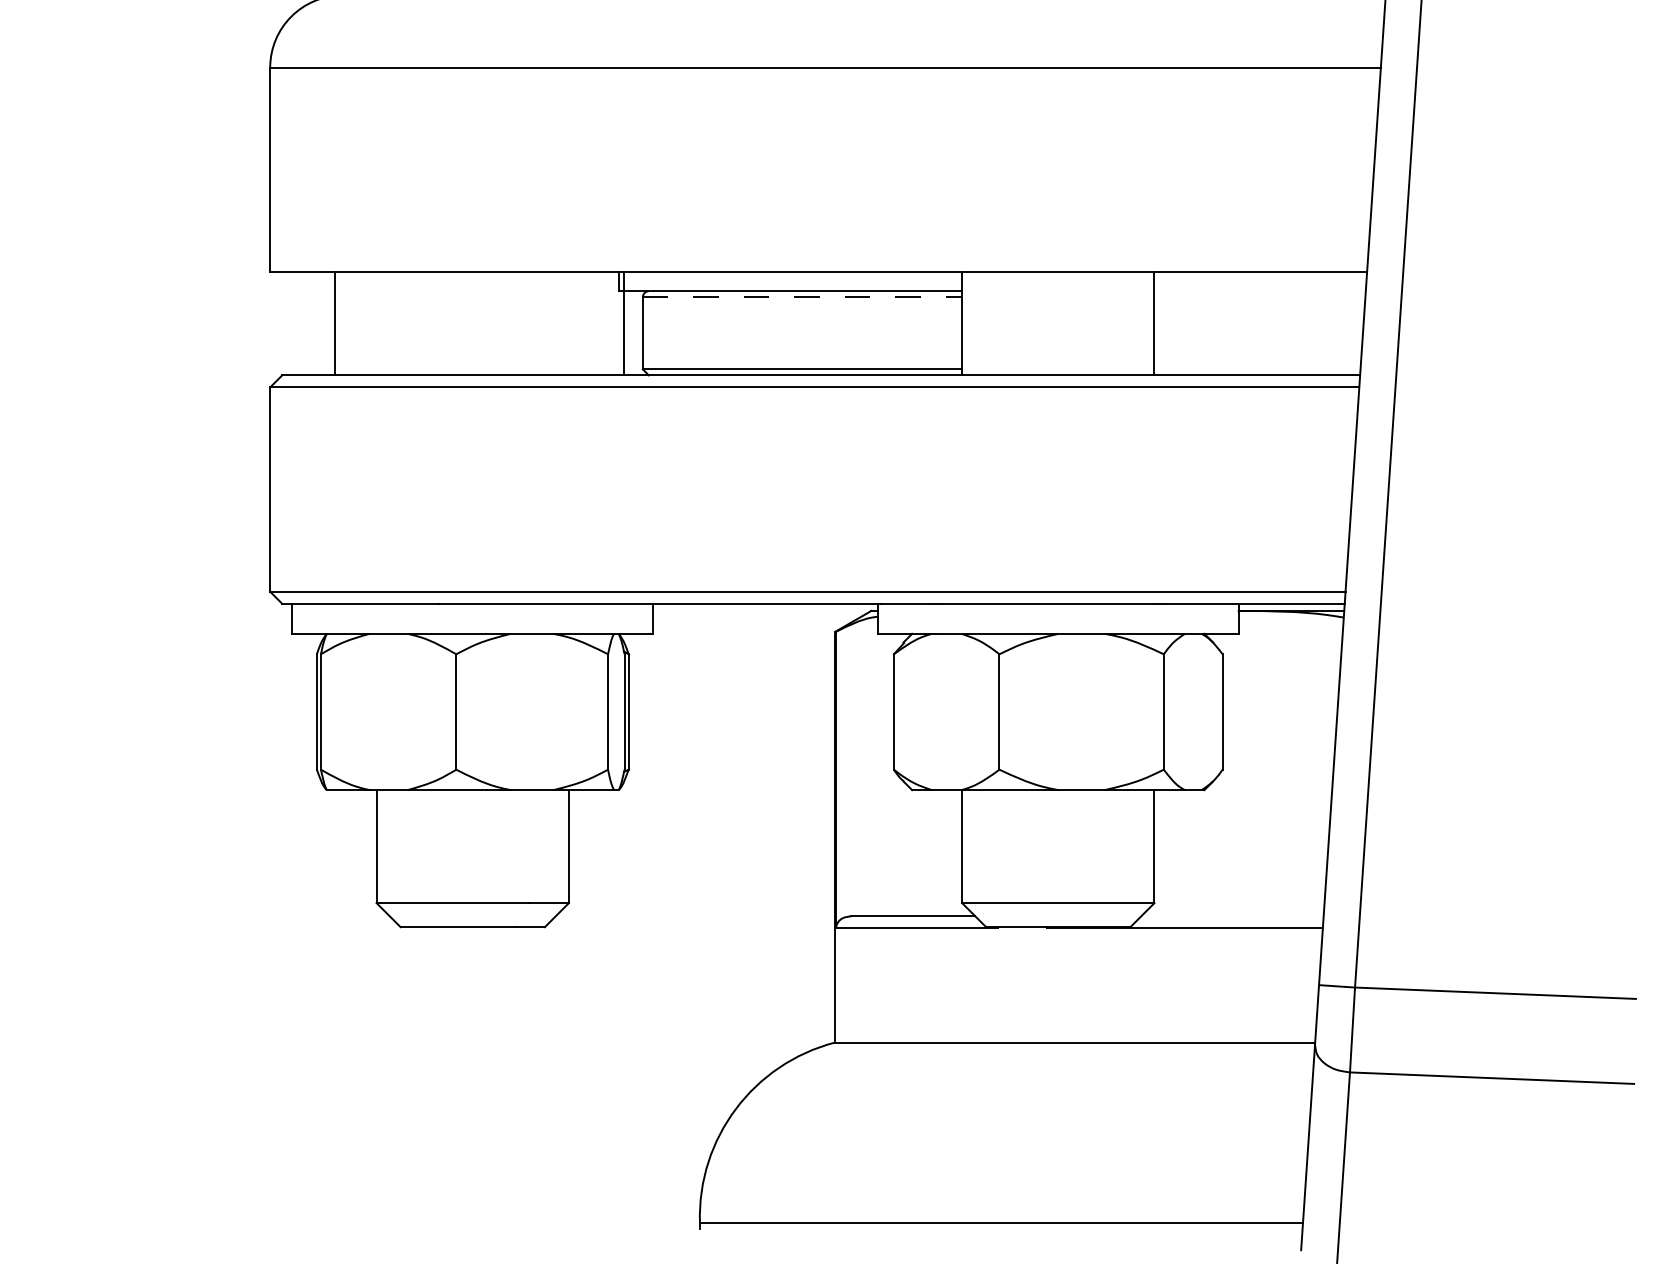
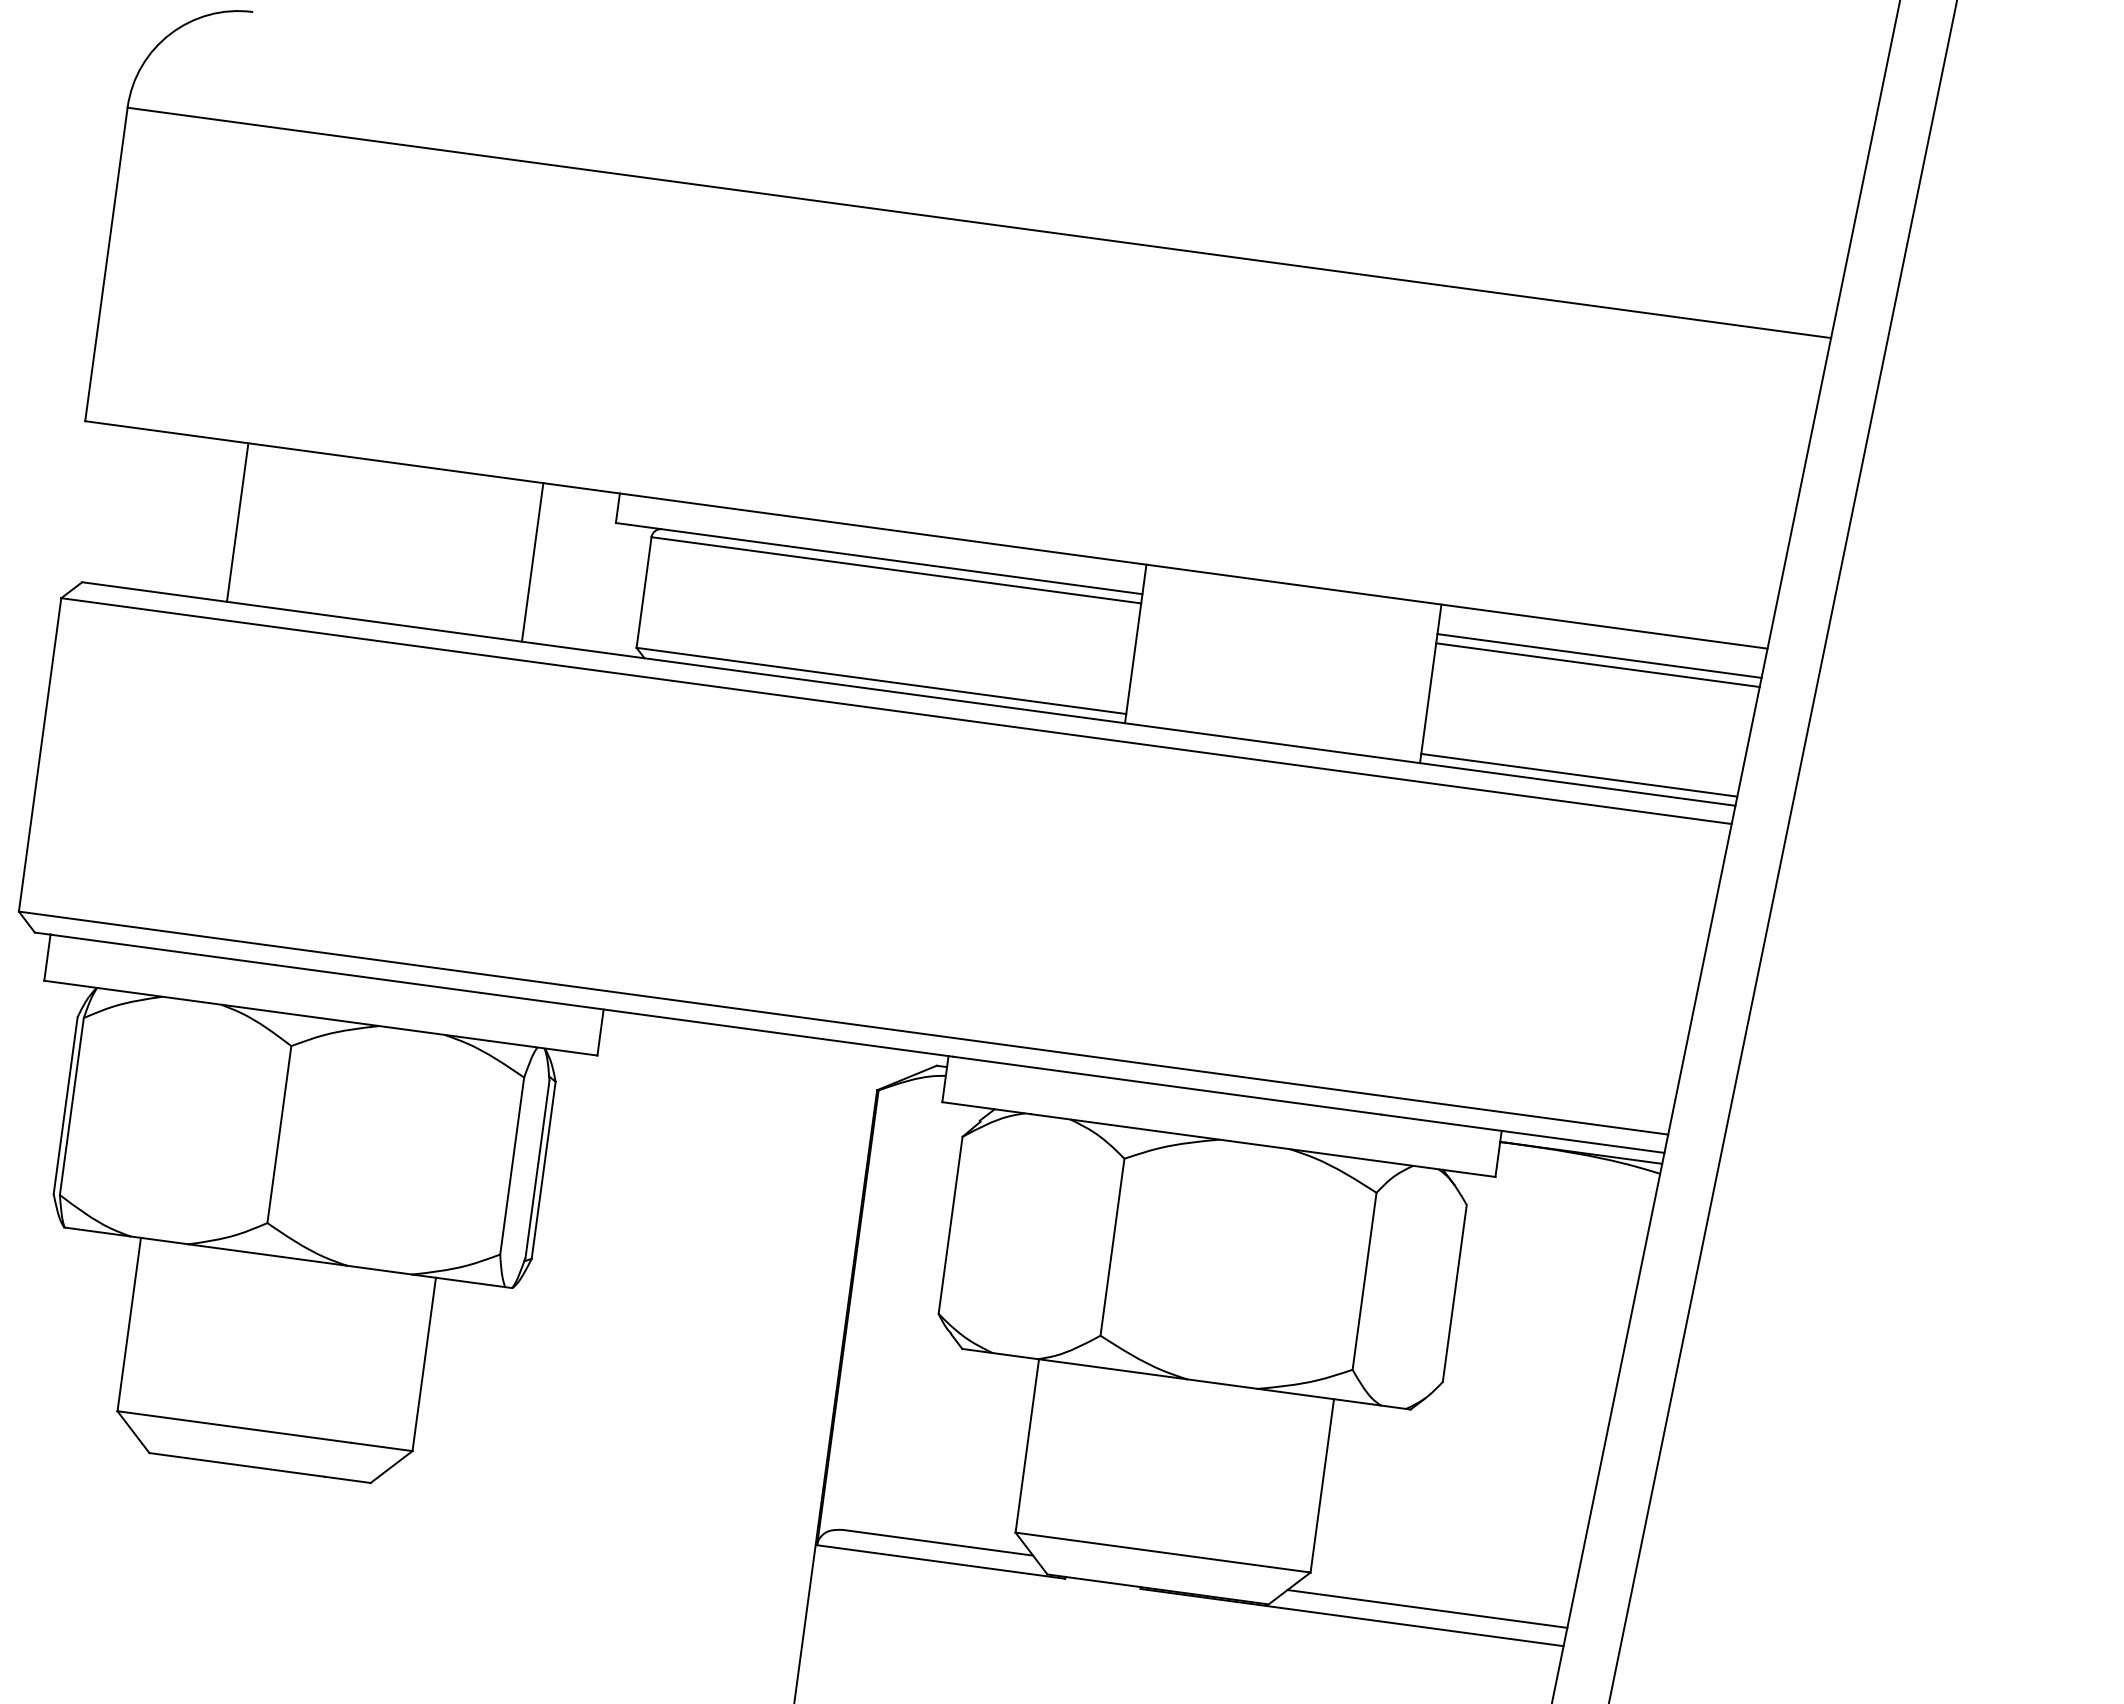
line: (1259, 291) -> (1598, 656), added
line: (802, 297) -> (896, 570), dashed -> solid
line: (1259, 297) -> (1597, 665), added
line: (334, 323) -> (237, 522), moved
line: (623, 323) -> (532, 562), moved
line: (1257, 369) -> (1579, 775), added
line: (1232, 916) -> (1427, 1609), added

